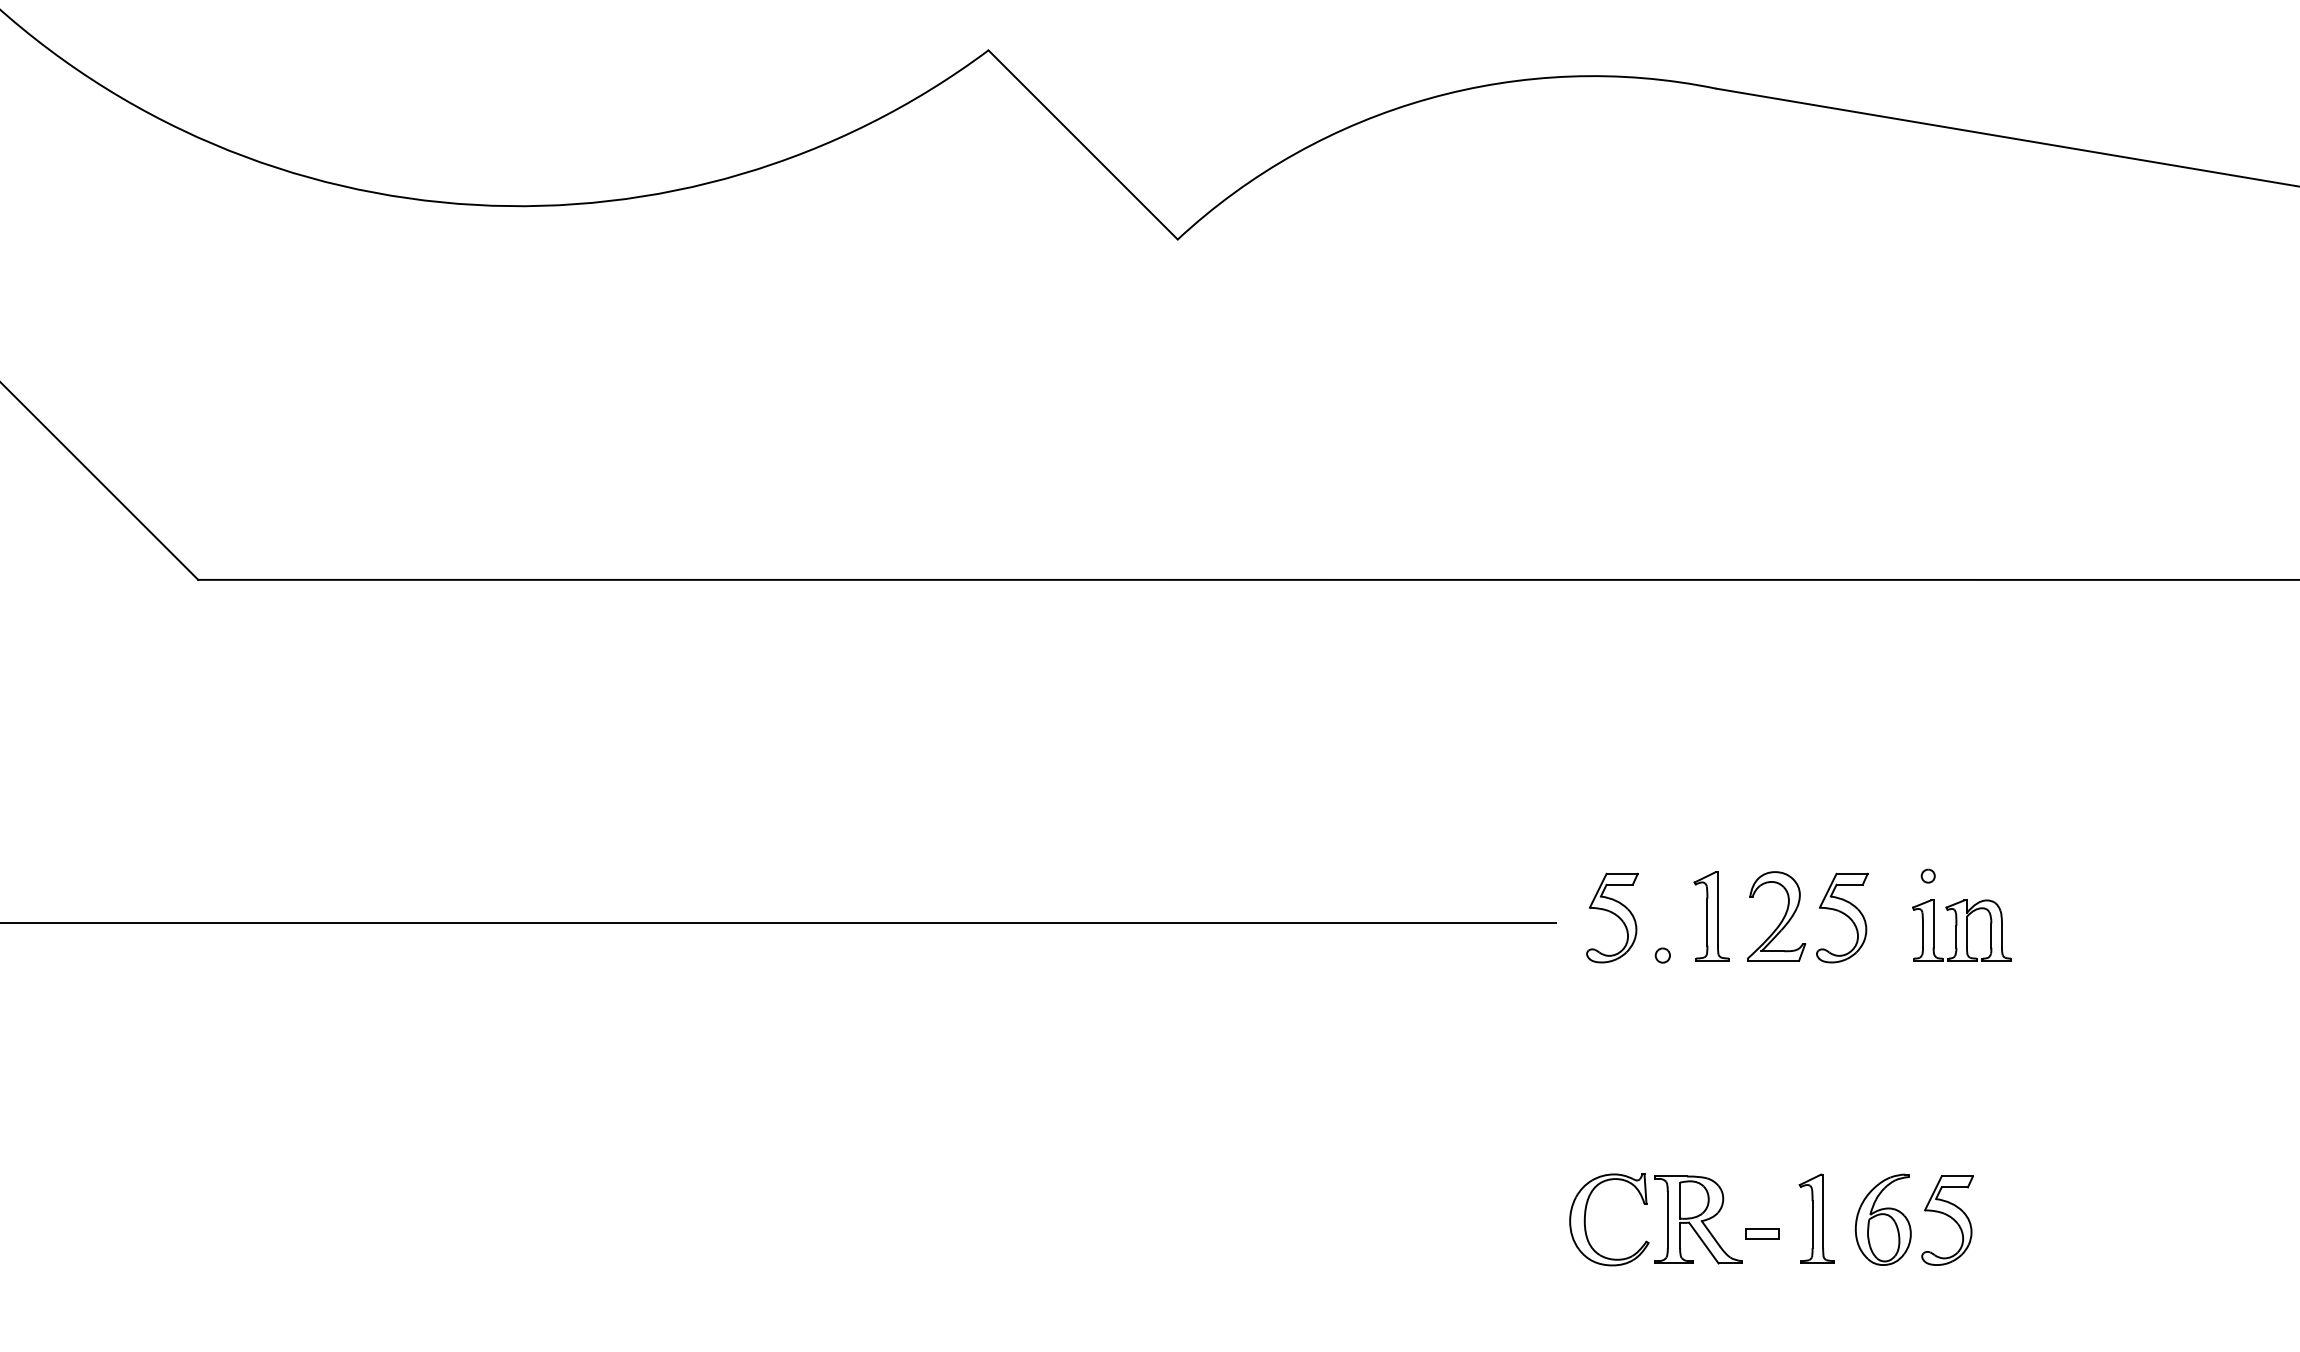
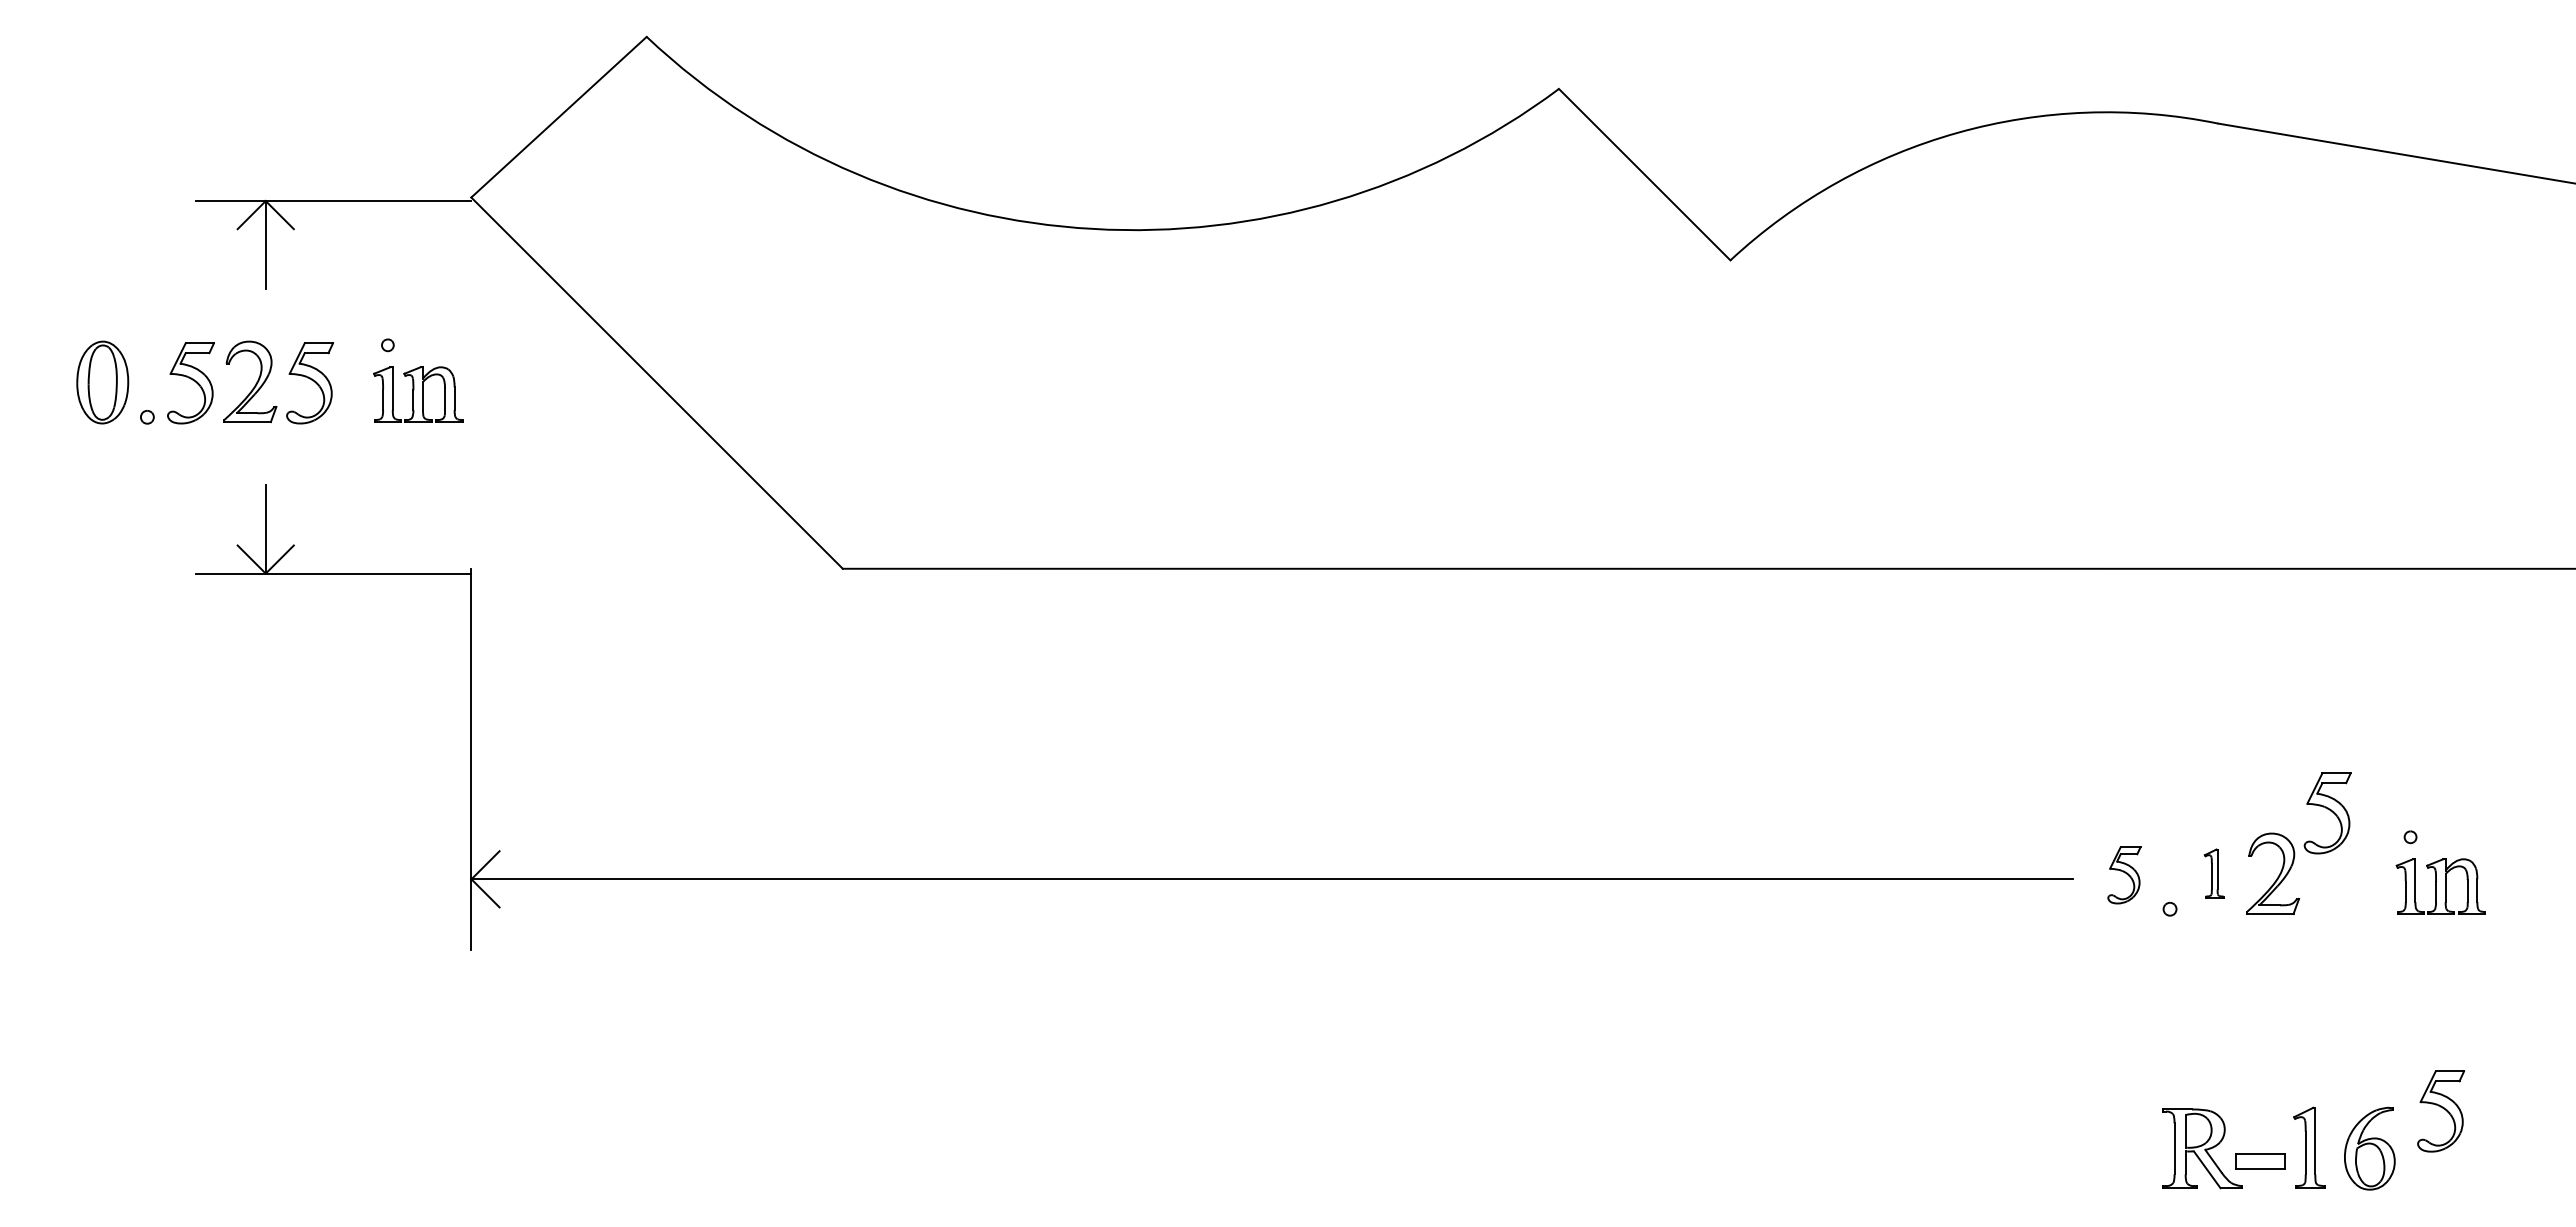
part: (1710, 916) -> (2213, 873), size x0.6
part: (1612, 918) -> (2124, 875), size x0.7
part: (1842, 918) -> (2327, 813), moved
part: (1586, 1219) -> (2100, 1148), removed
part: (1946, 1220) -> (2440, 1111), moved
part: (1762, 1233) -> (2260, 1161), size x1.6

